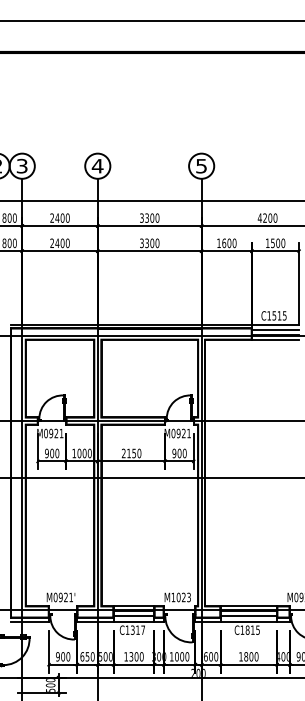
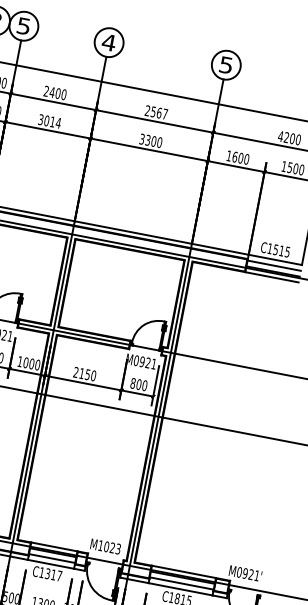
text: (22, 165) -> (24, 25), 3 -> 5
text: (149, 217) -> (156, 111), 3300 -> 2567
text: (59, 243) -> (49, 121), 2400 -> 3014
text: (174, 453) -> (133, 383), 900 -> 800

